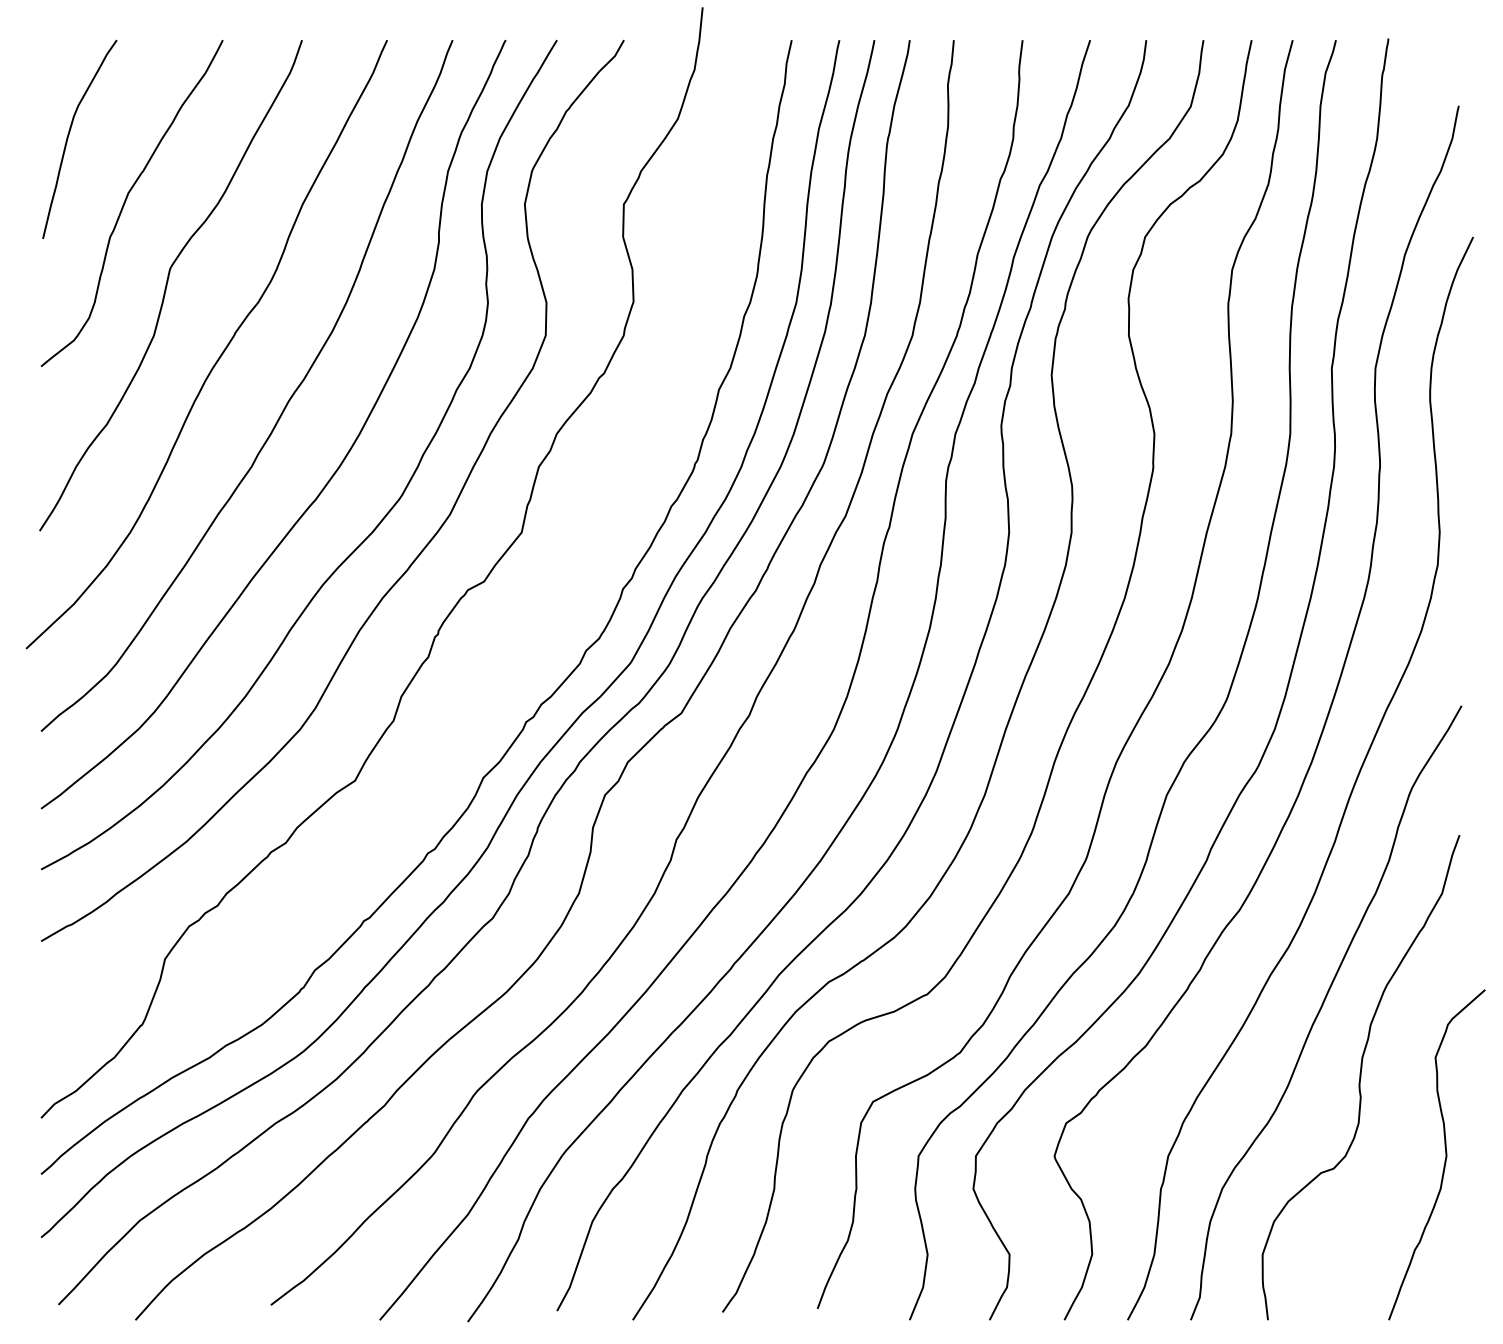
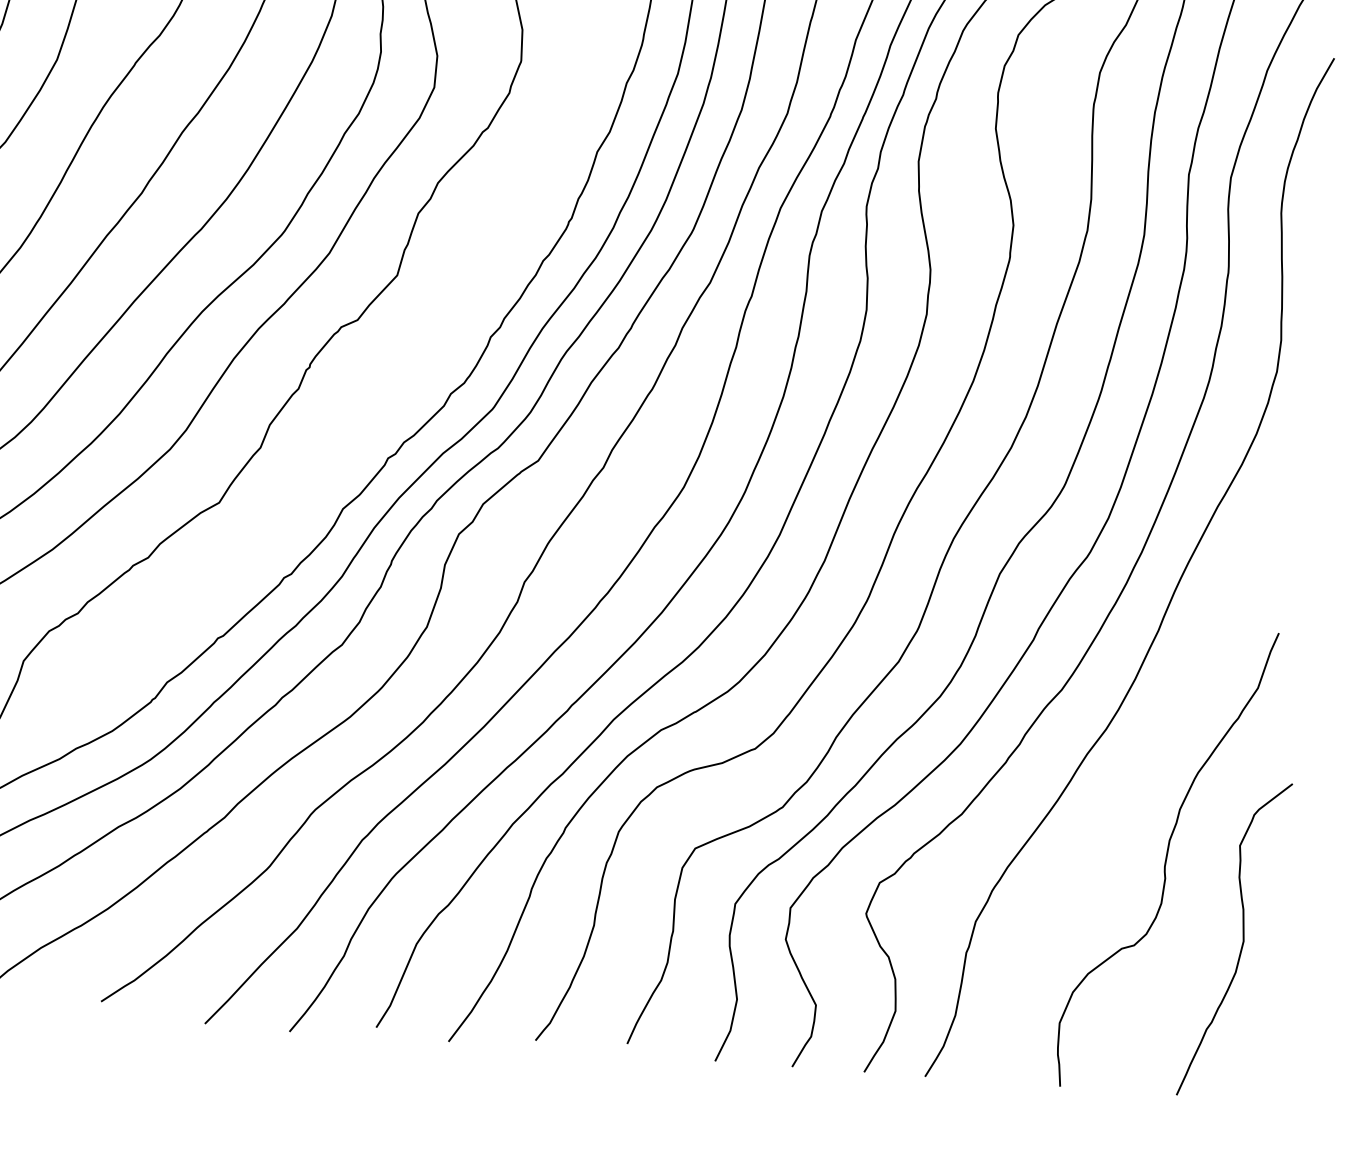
curve: (1321, 1009) -> (1133, 791), removed

